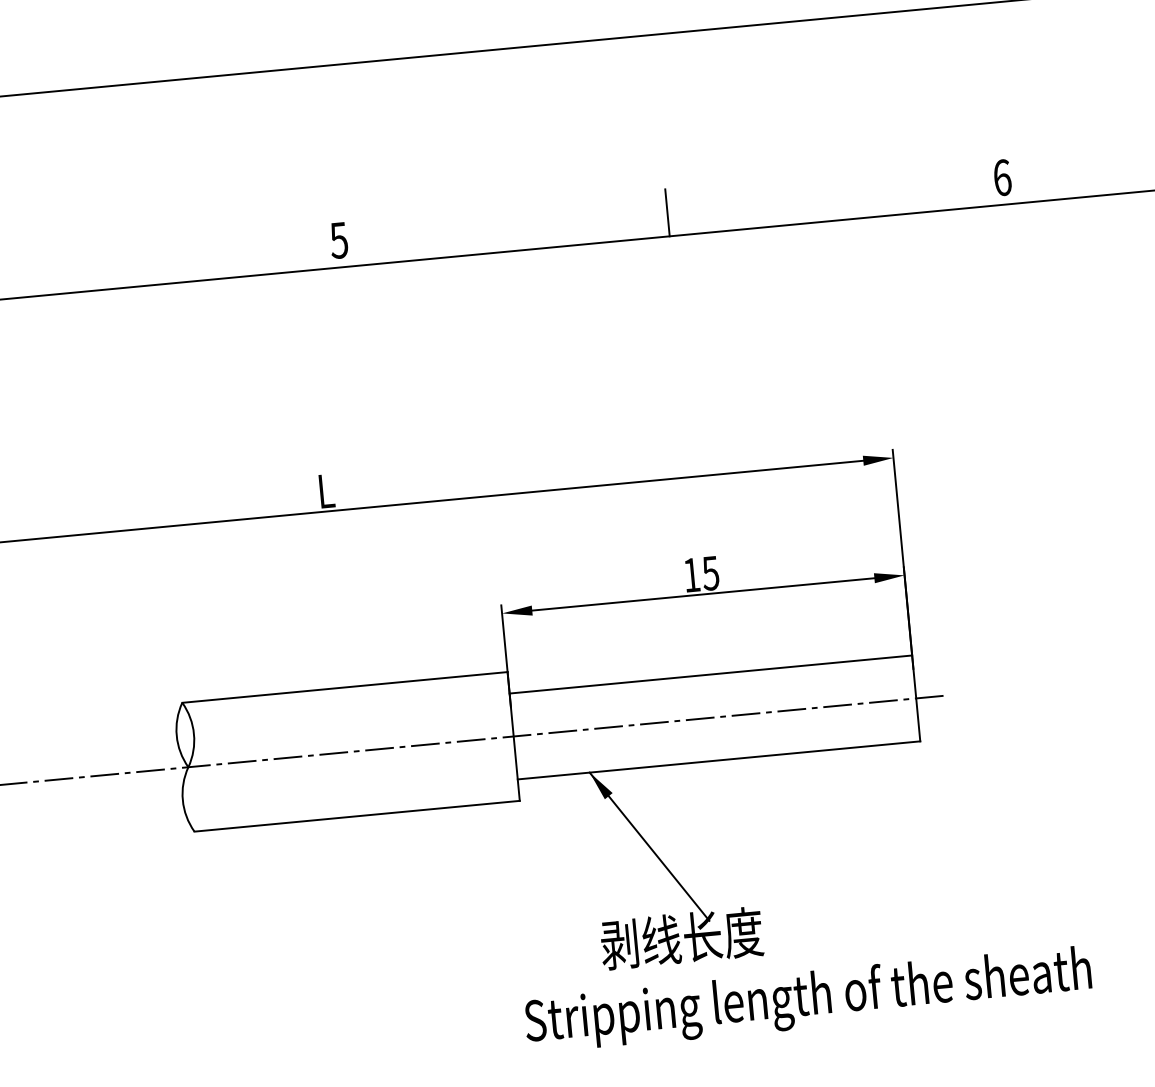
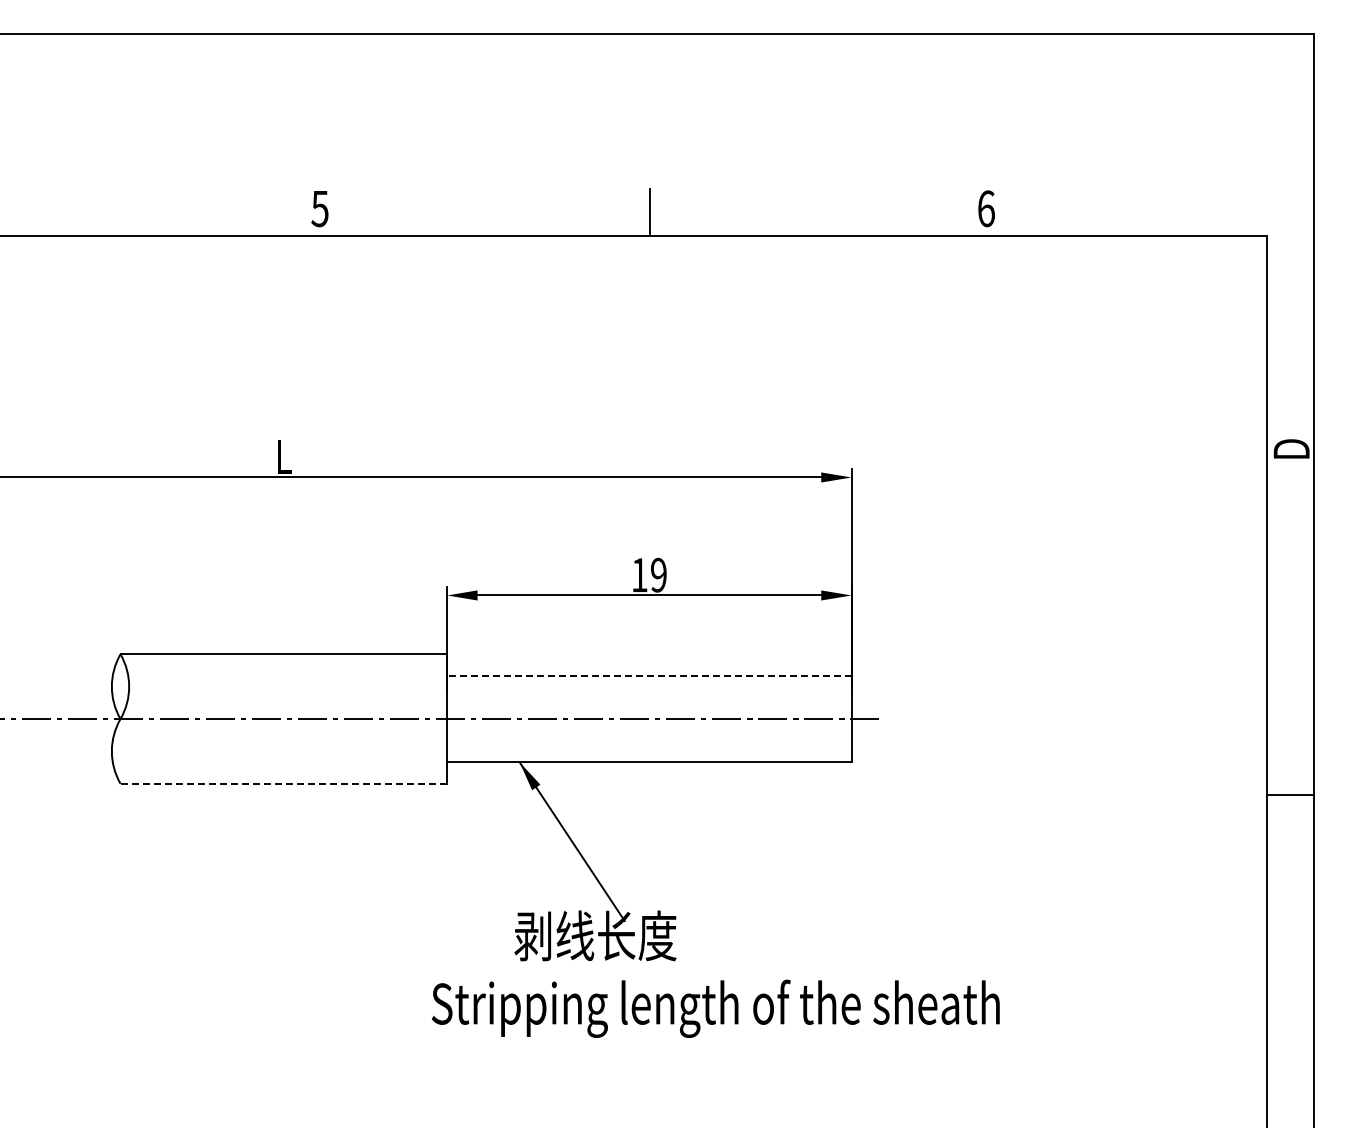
text: (710, 572) -> (658, 574), 15 -> 19
line: (709, 674) -> (648, 675), solid -> dashed
line: (357, 815) -> (284, 783), solid -> dashed

